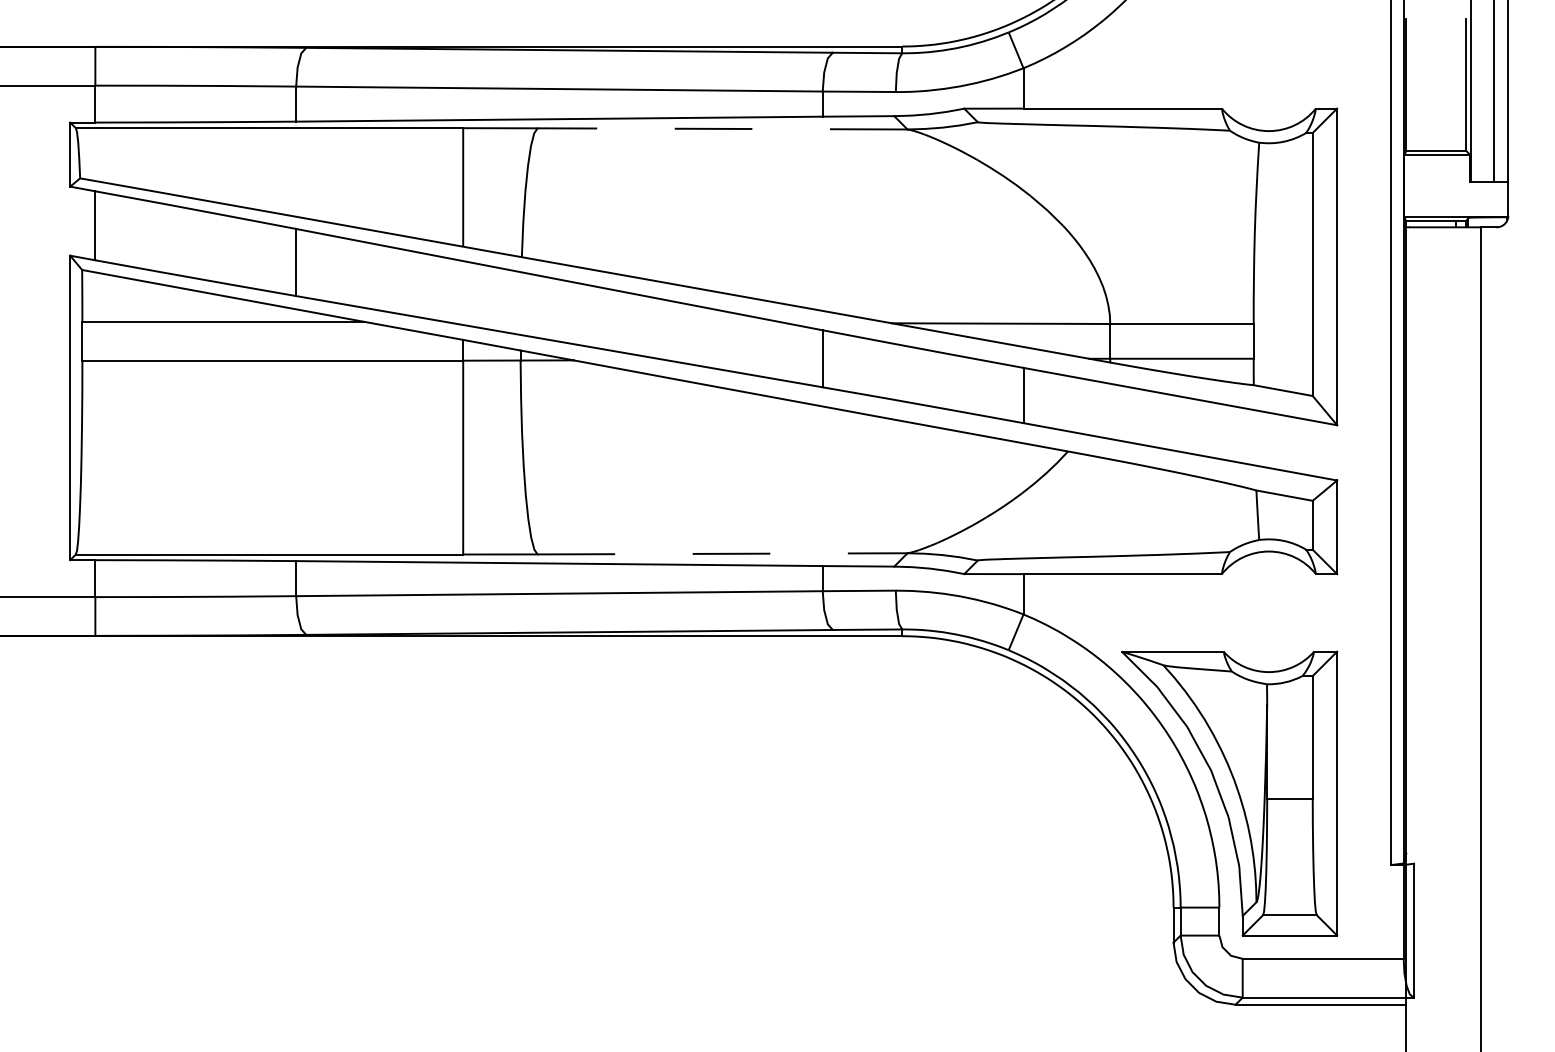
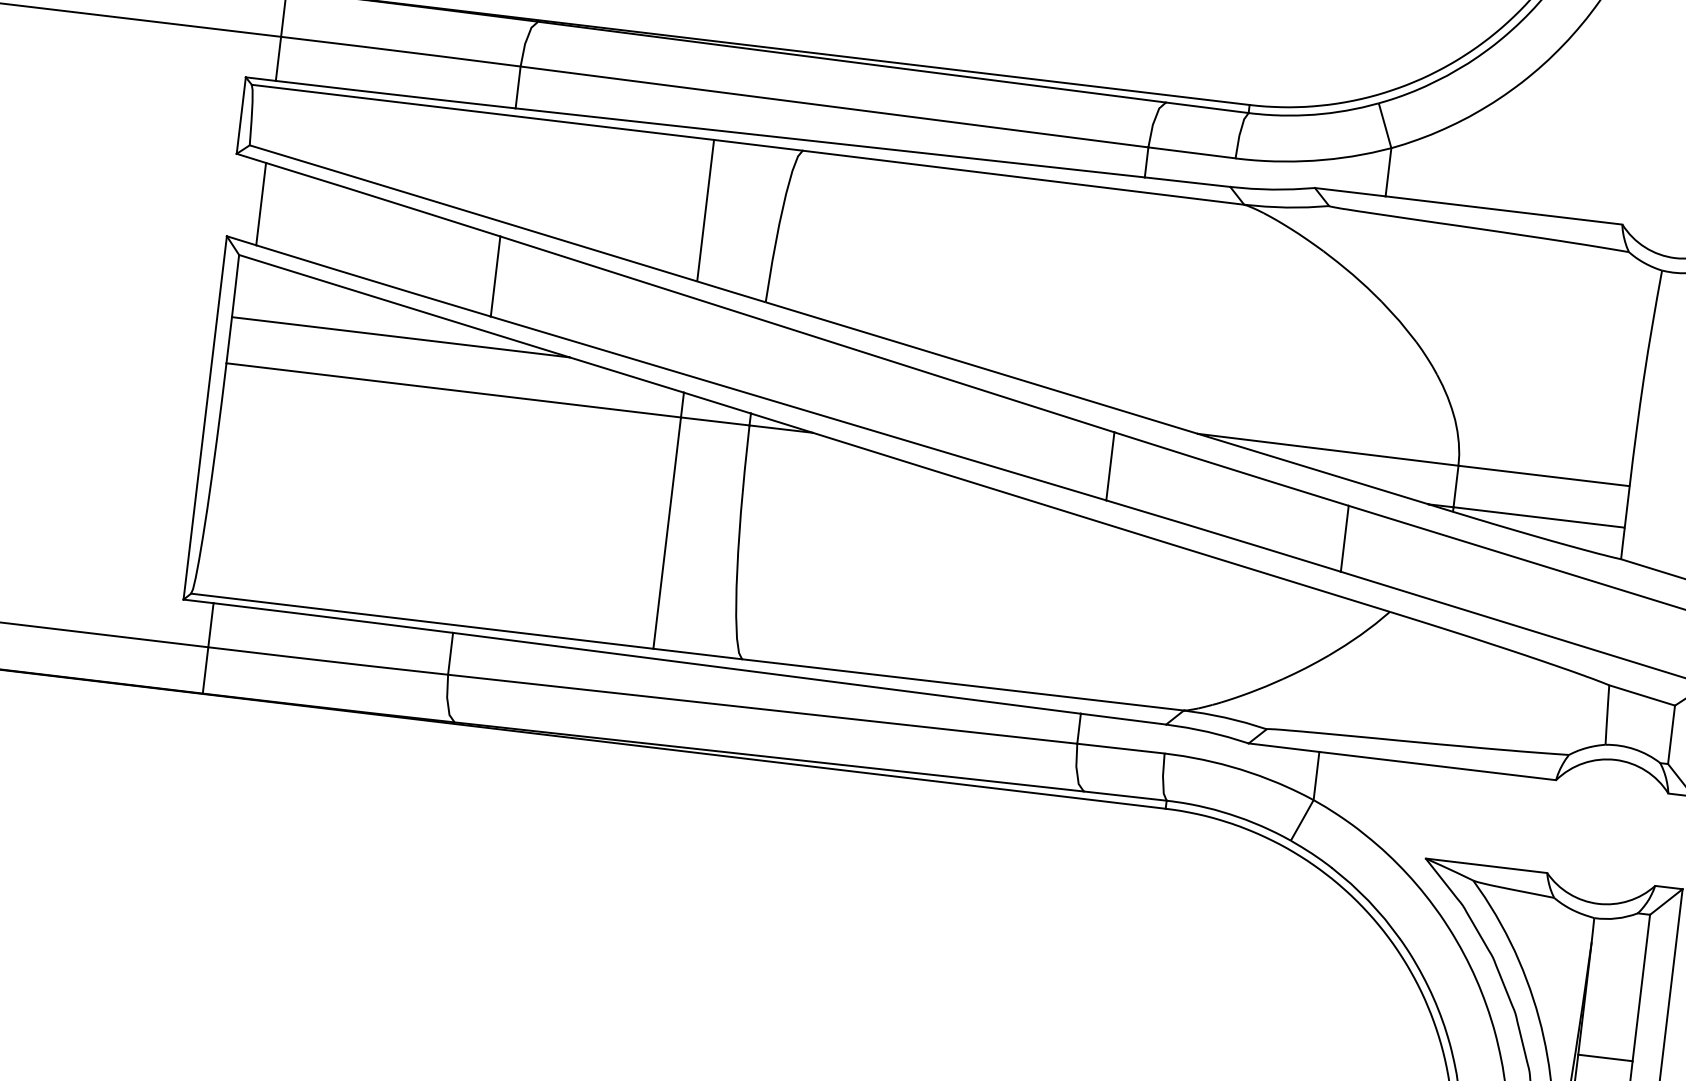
line: (722, 128) -> (1023, 177), dashed -> solid
line: (723, 553) -> (964, 684), dashed -> solid

